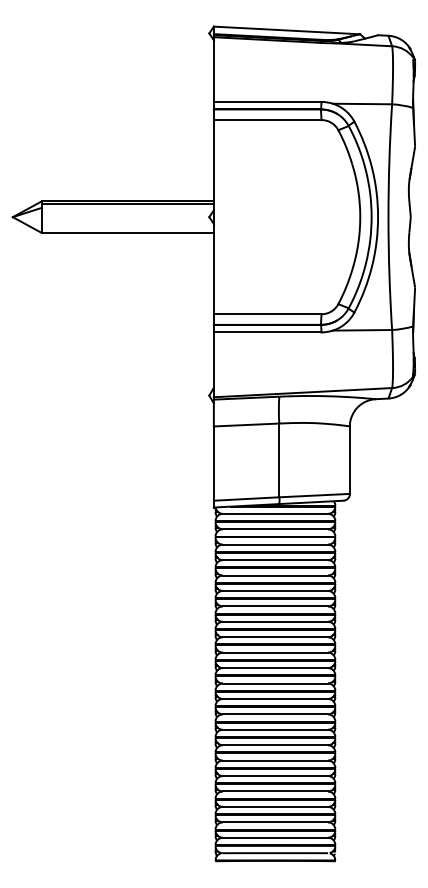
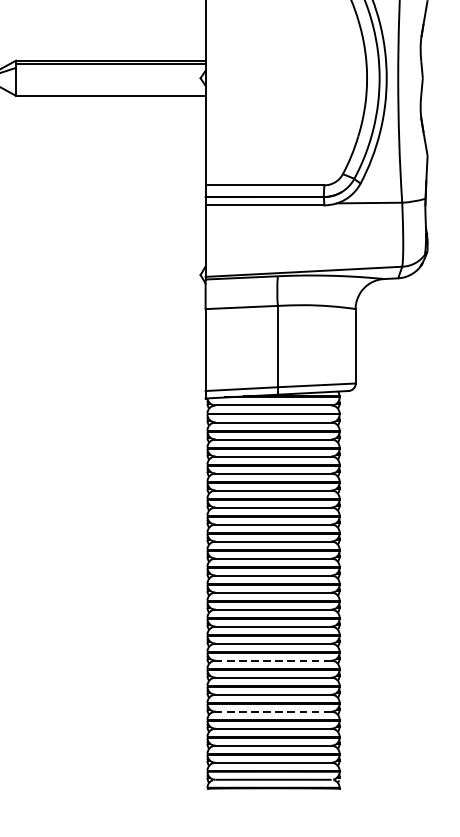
line: (275, 745) -> (273, 661), solid -> dashed
line: (275, 791) -> (273, 711), solid -> dashed

